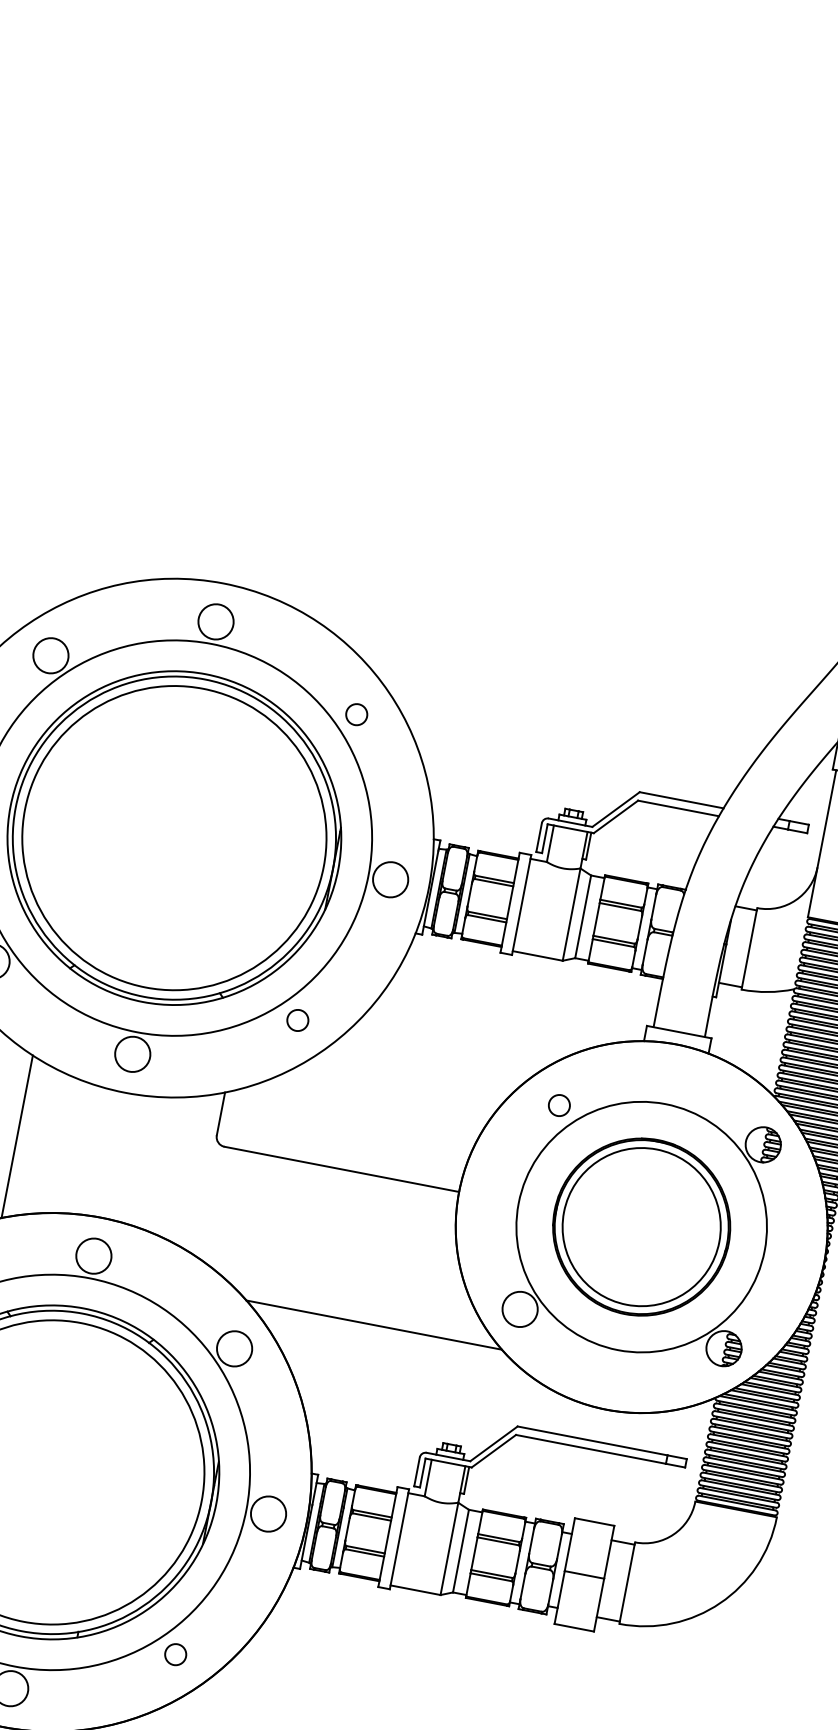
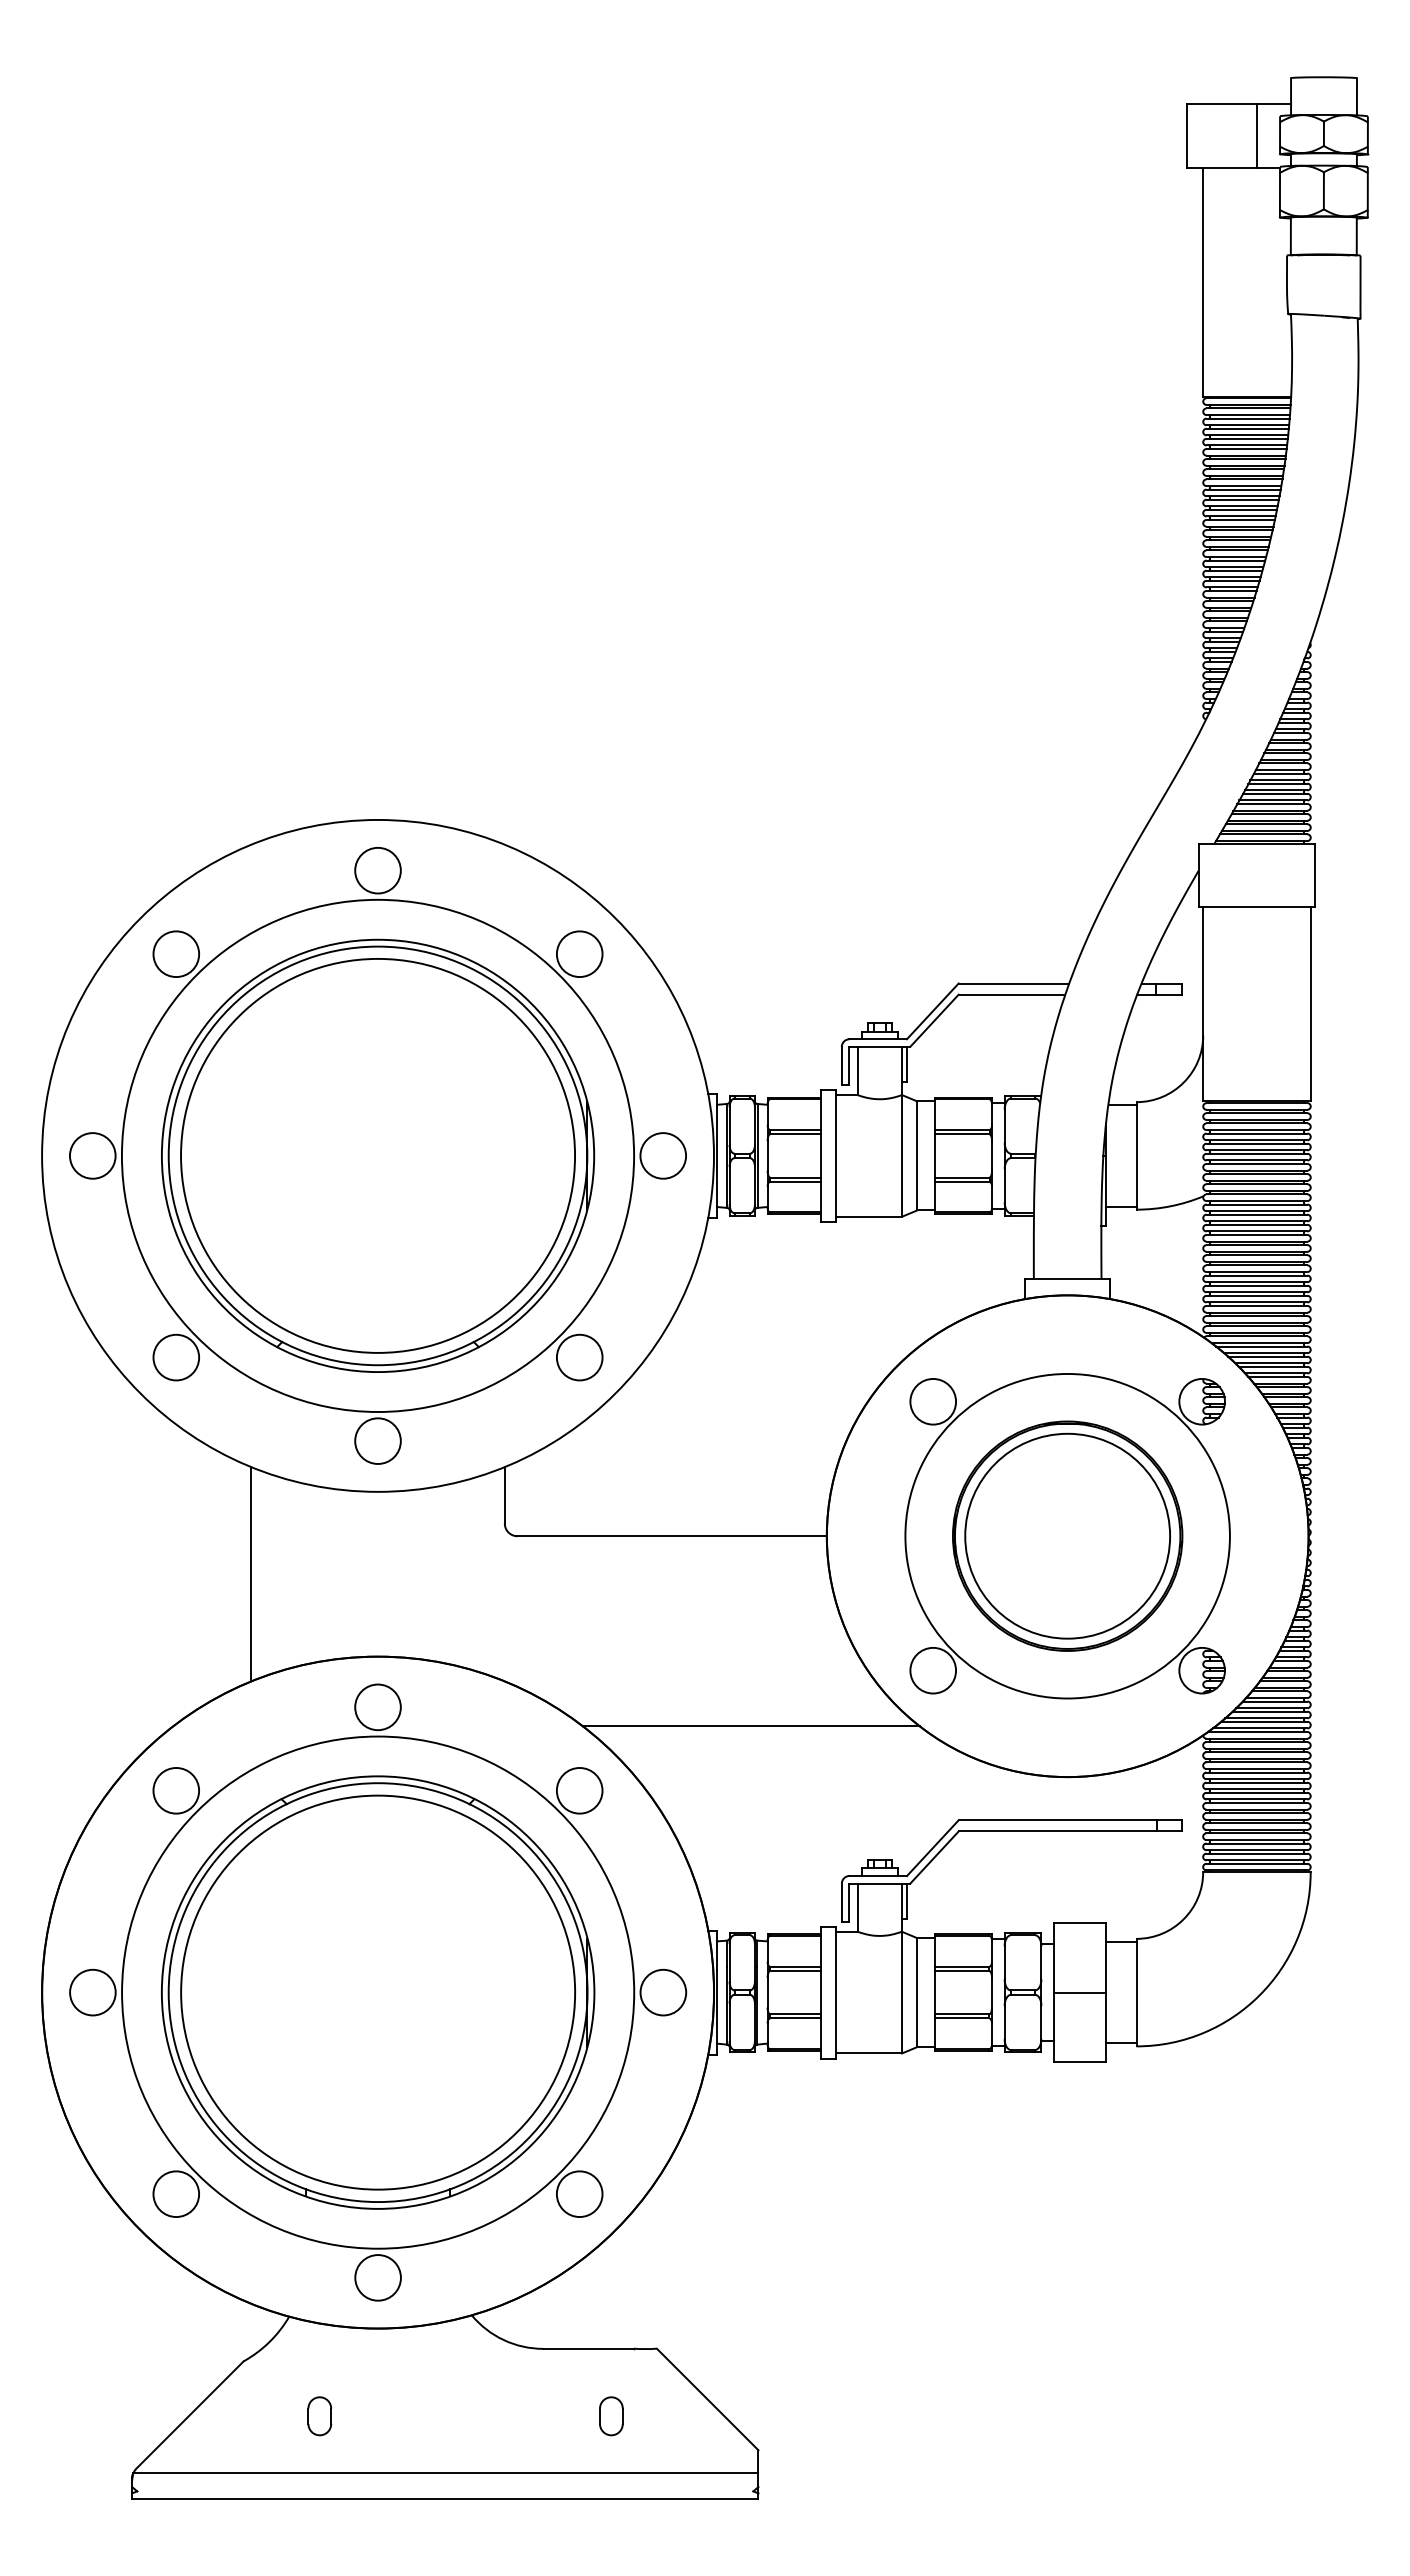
circle: (356, 714) -> (579, 954), size x1.67
circle: (297, 1020) -> (579, 1357), size x1.67
circle: (559, 1105) -> (933, 1401), size x1.67
circle: (175, 1654) -> (579, 2194), size x1.67

